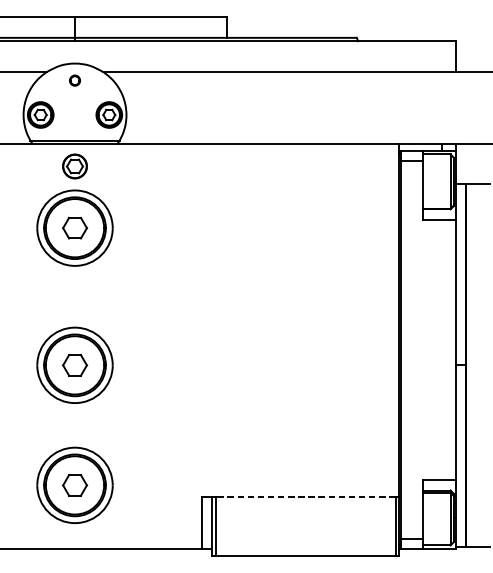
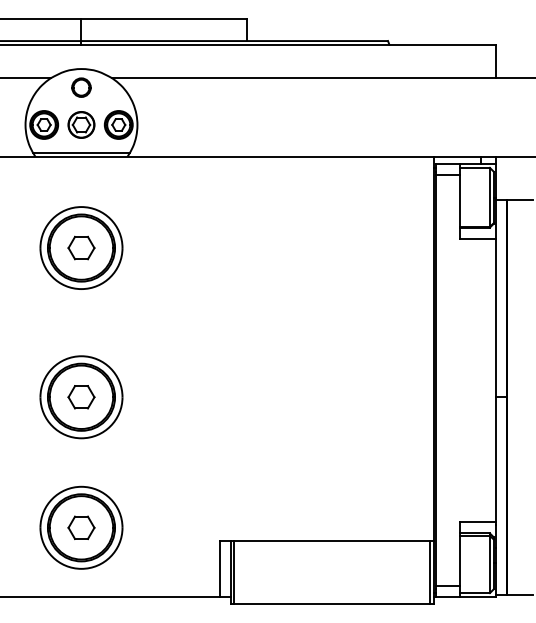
part: (75, 80) -> (81, 87), size x1.67
part: (75, 166) -> (81, 124), moved
line: (305, 497) -> (332, 540), dashed -> solid

